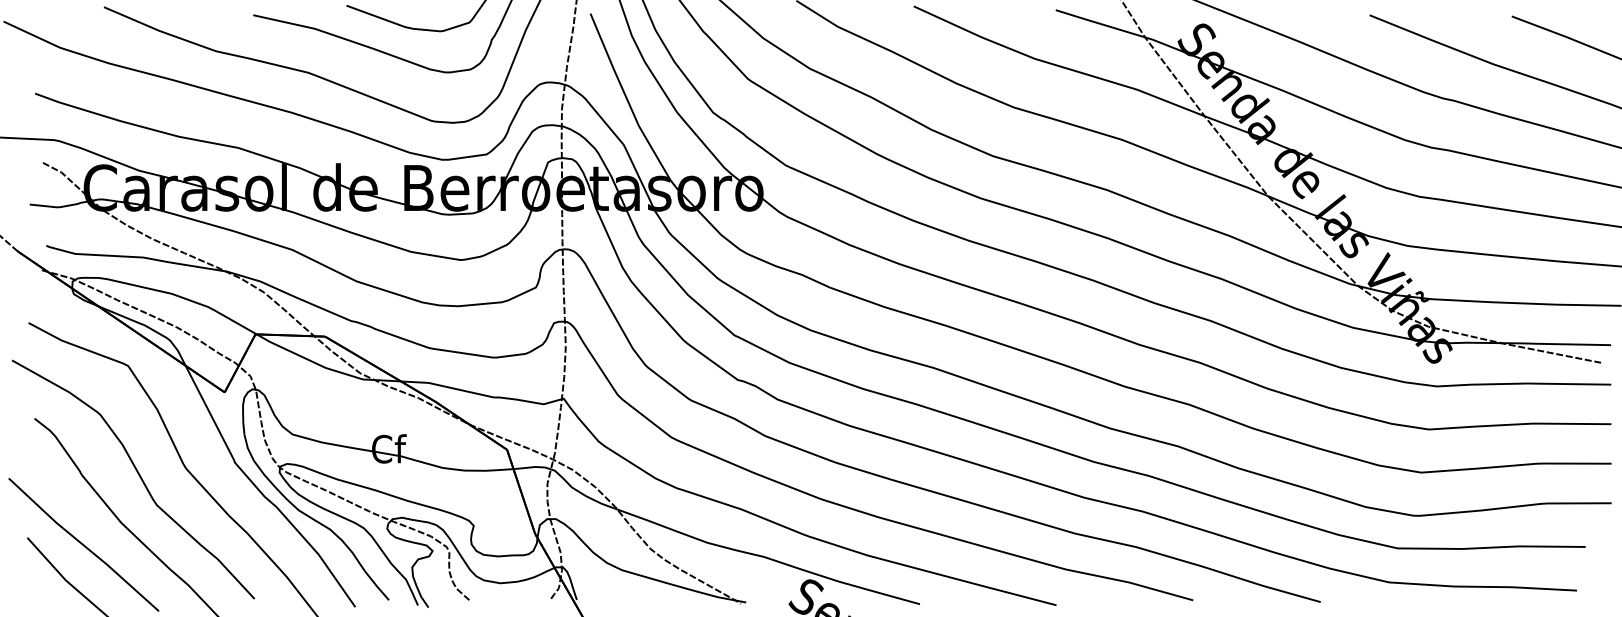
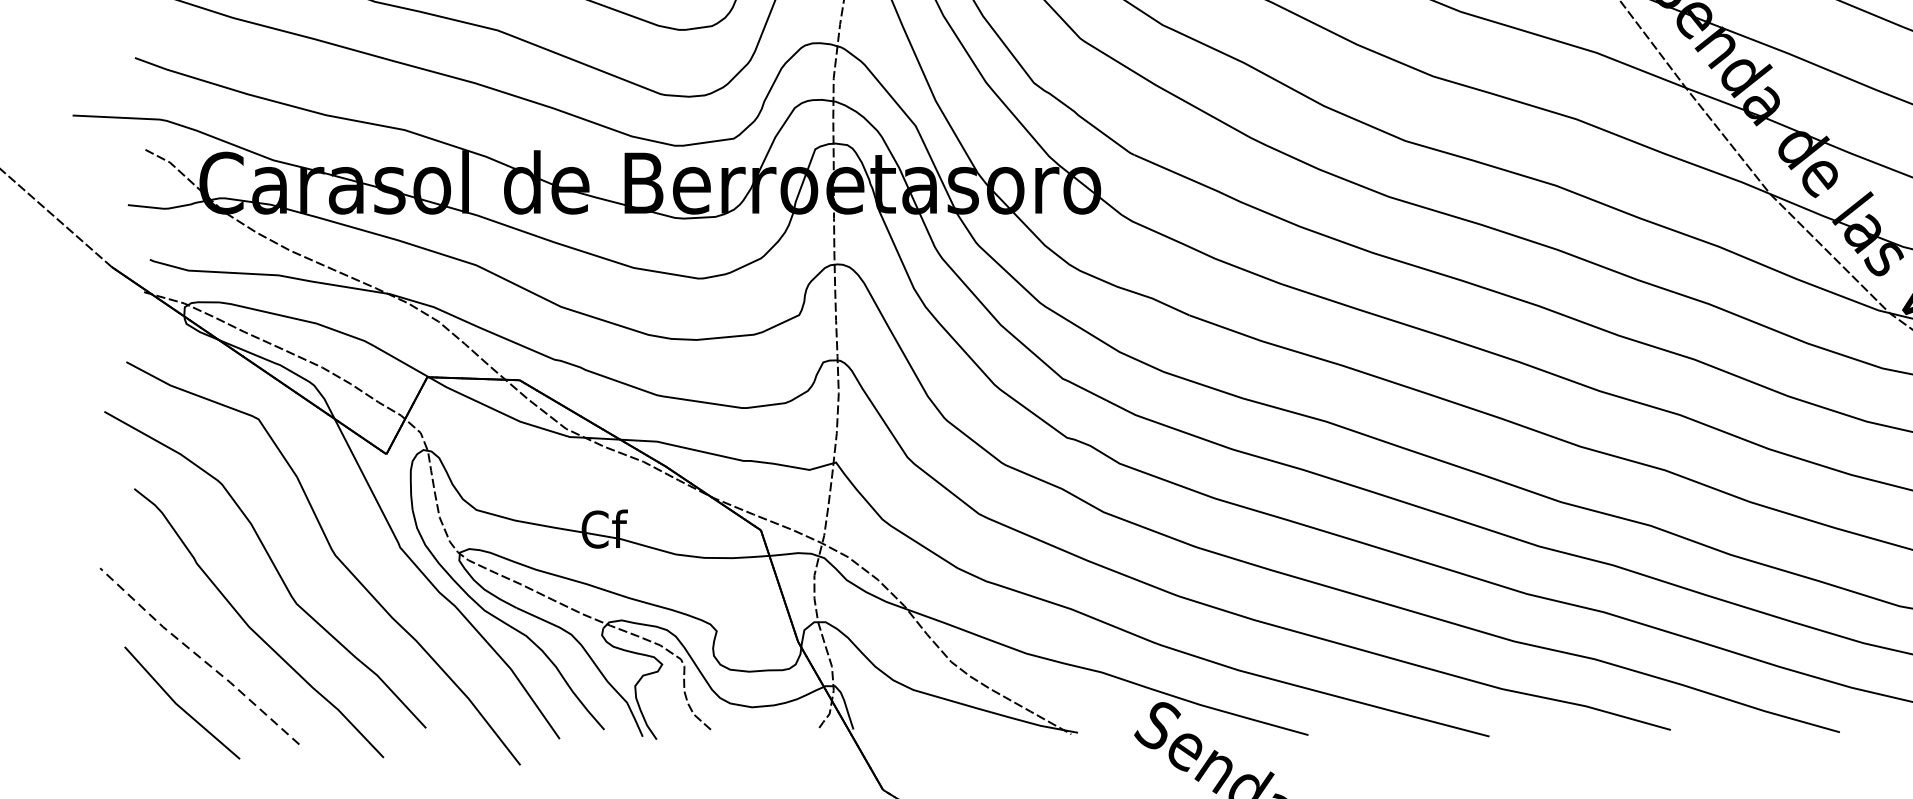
line: (83, 545) -> (199, 657), solid -> dashed

